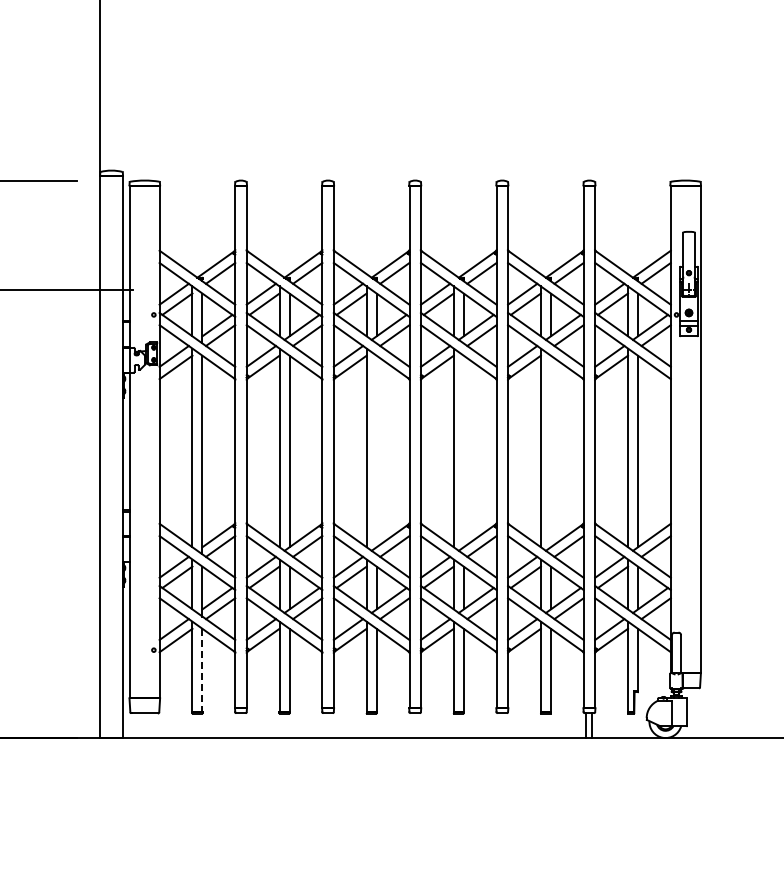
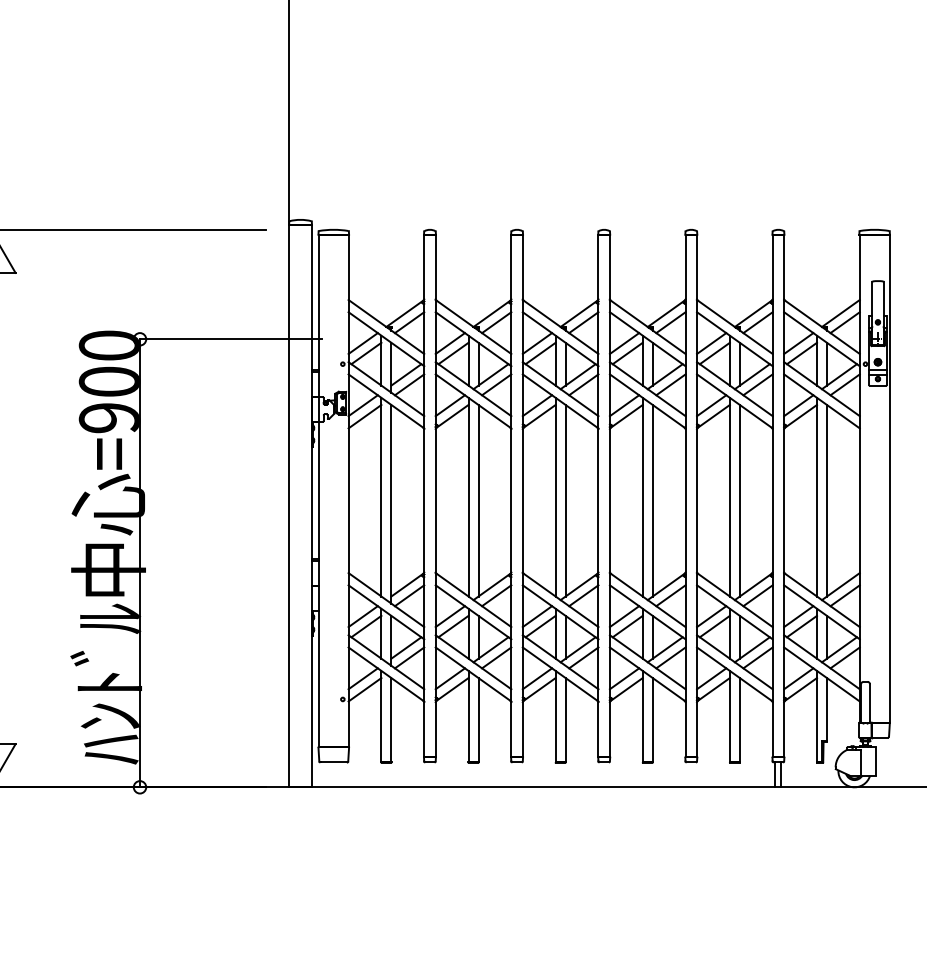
line: (376, 451) -> (565, 500), added
line: (463, 451) -> (652, 500), added
line: (550, 451) -> (739, 500), added
line: (202, 670) -> (391, 719), dashed -> solid

